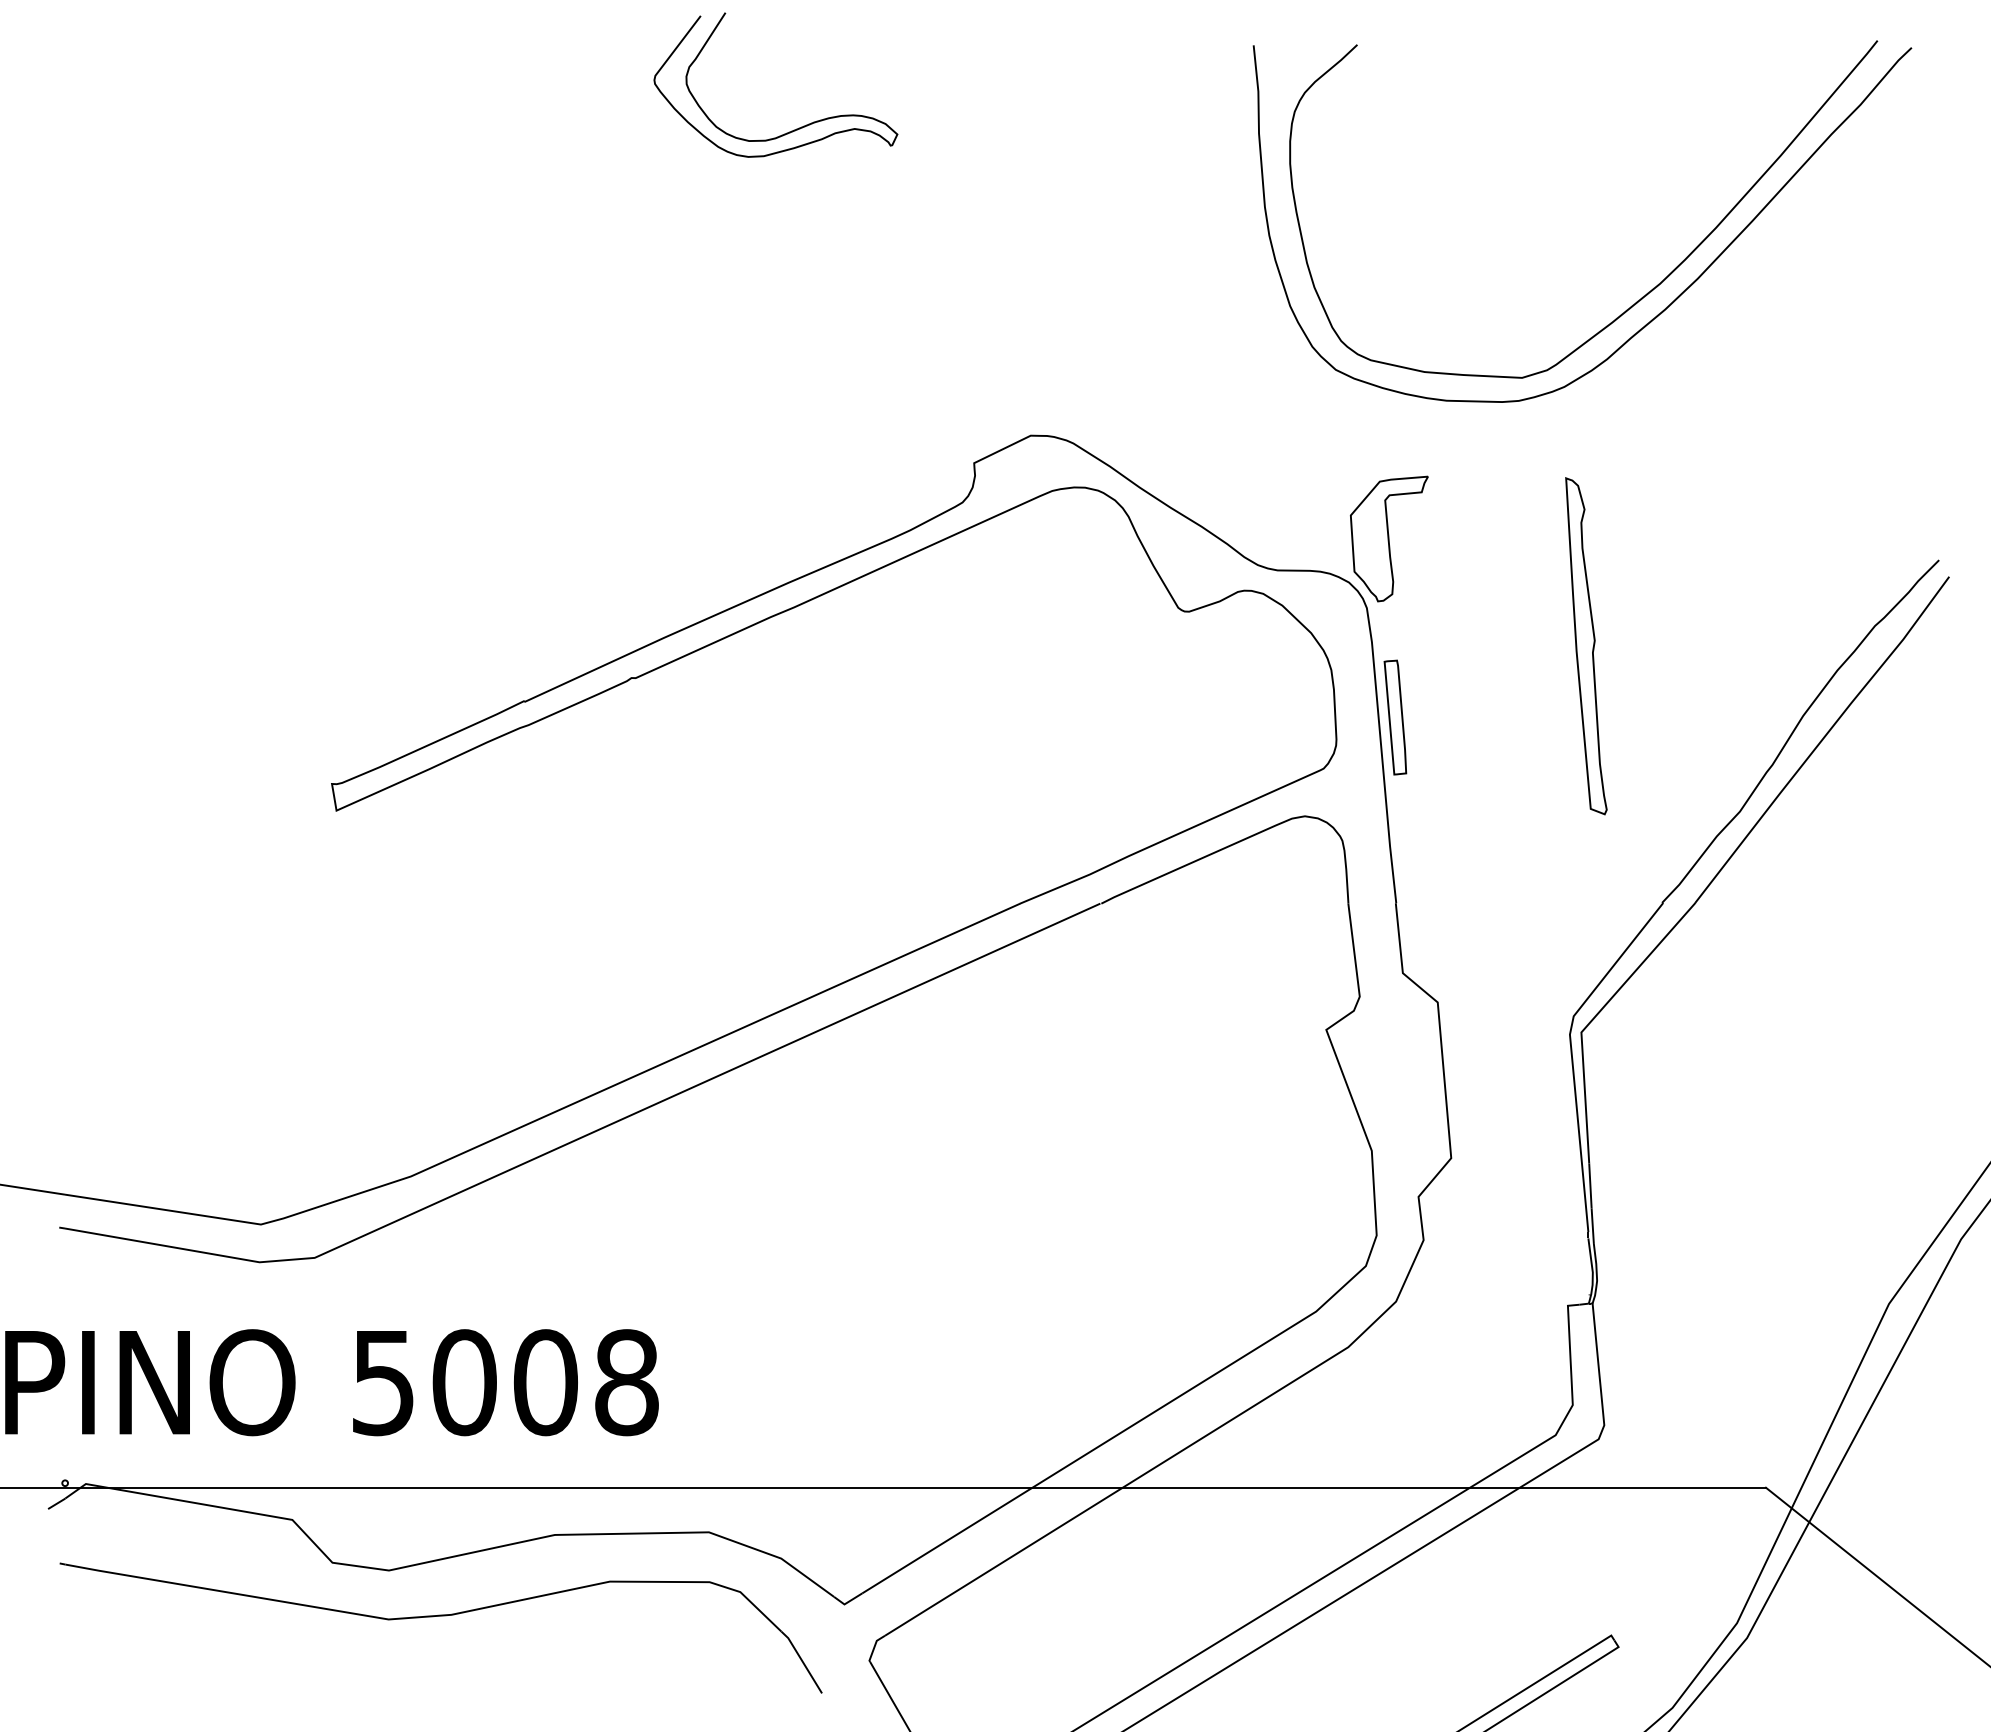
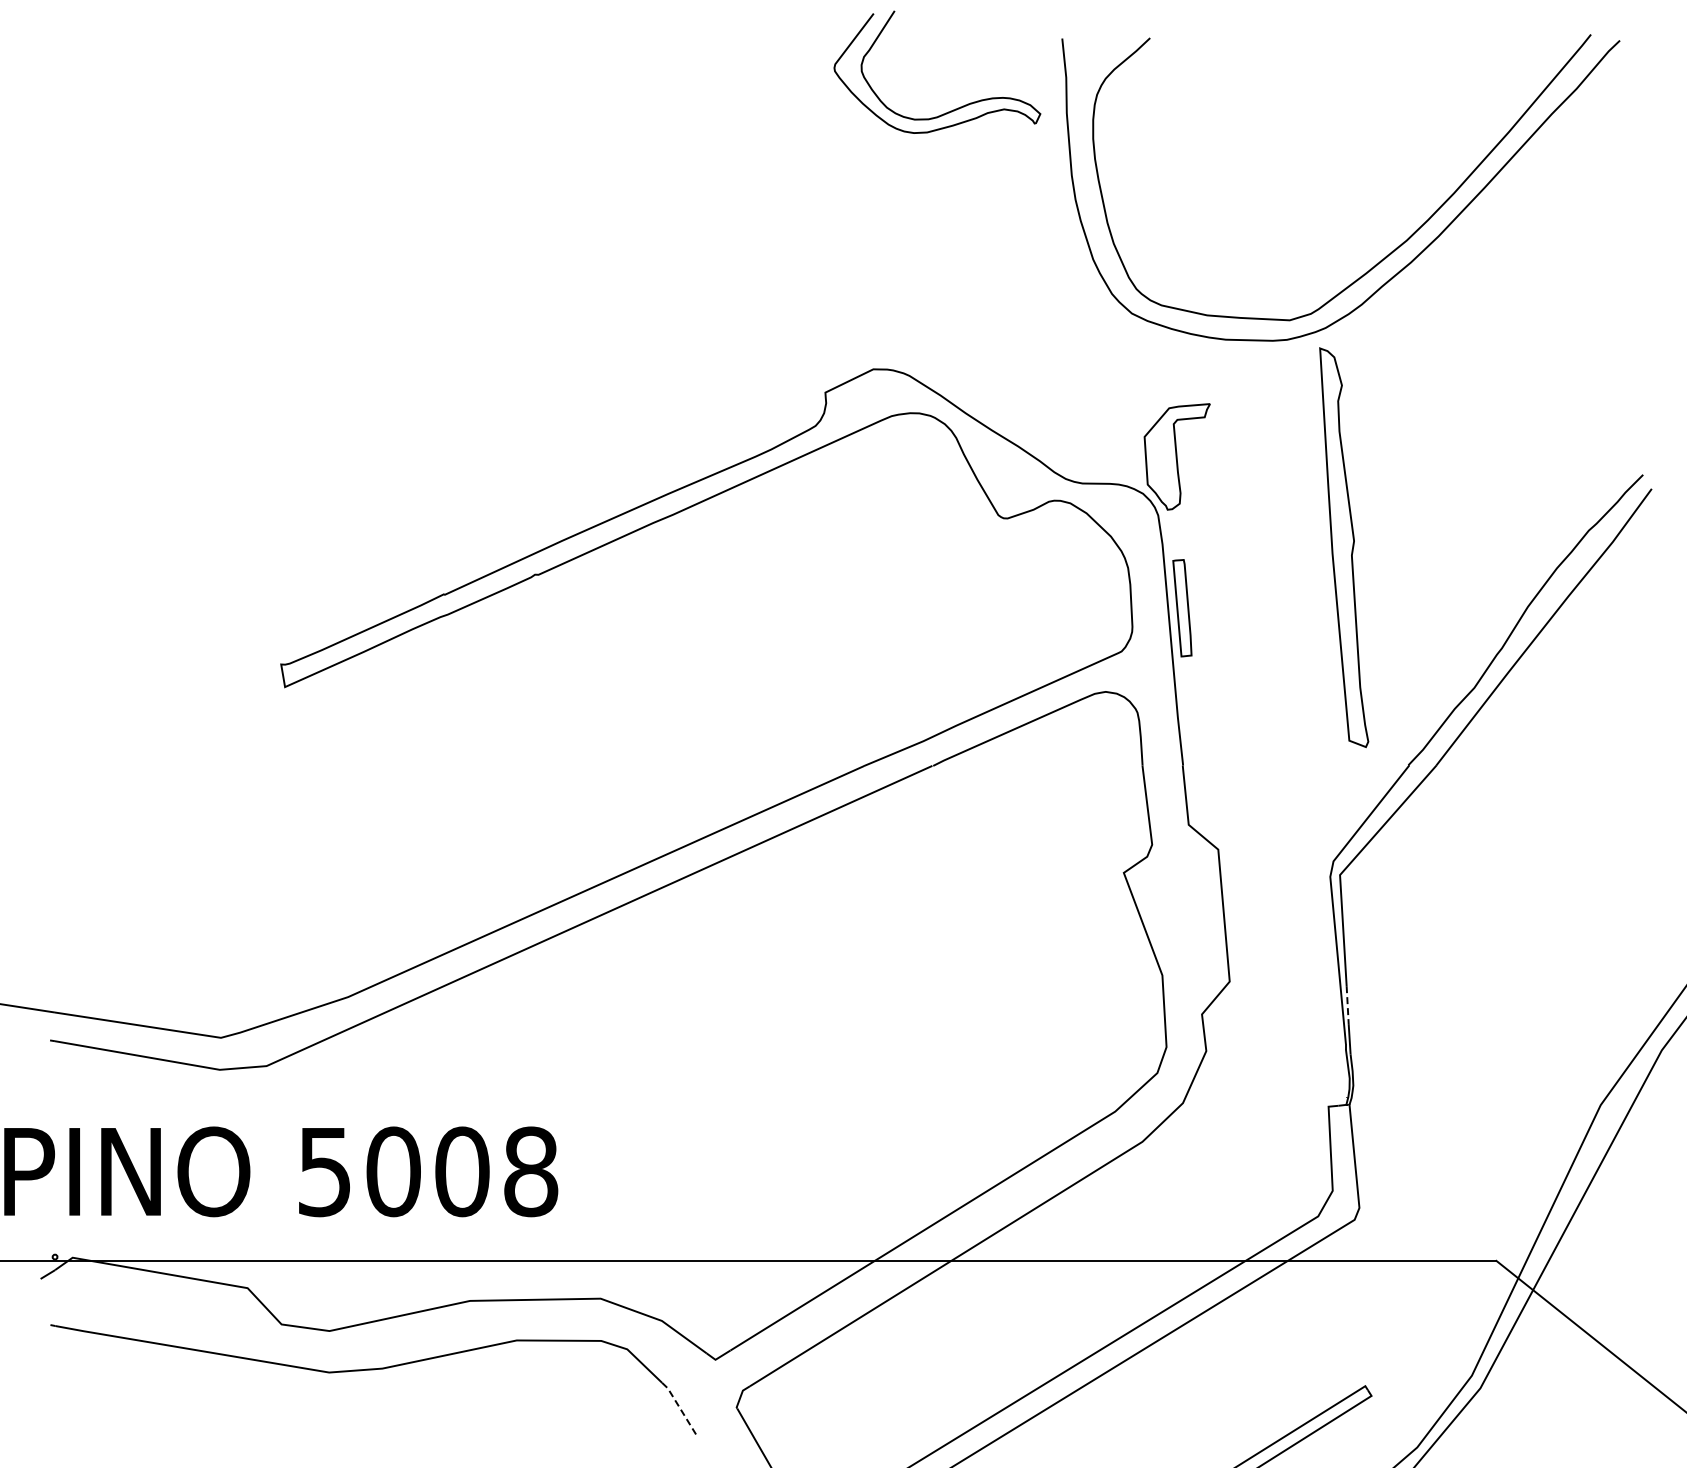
curve: (791, 130) -> (950, 110), moved
part: (1586, 645) -> (1344, 547), size x1.4
line: (1590, 1186) -> (1347, 1005), solid -> dashed
line: (801, 1660) -> (679, 1407), solid -> dashed

